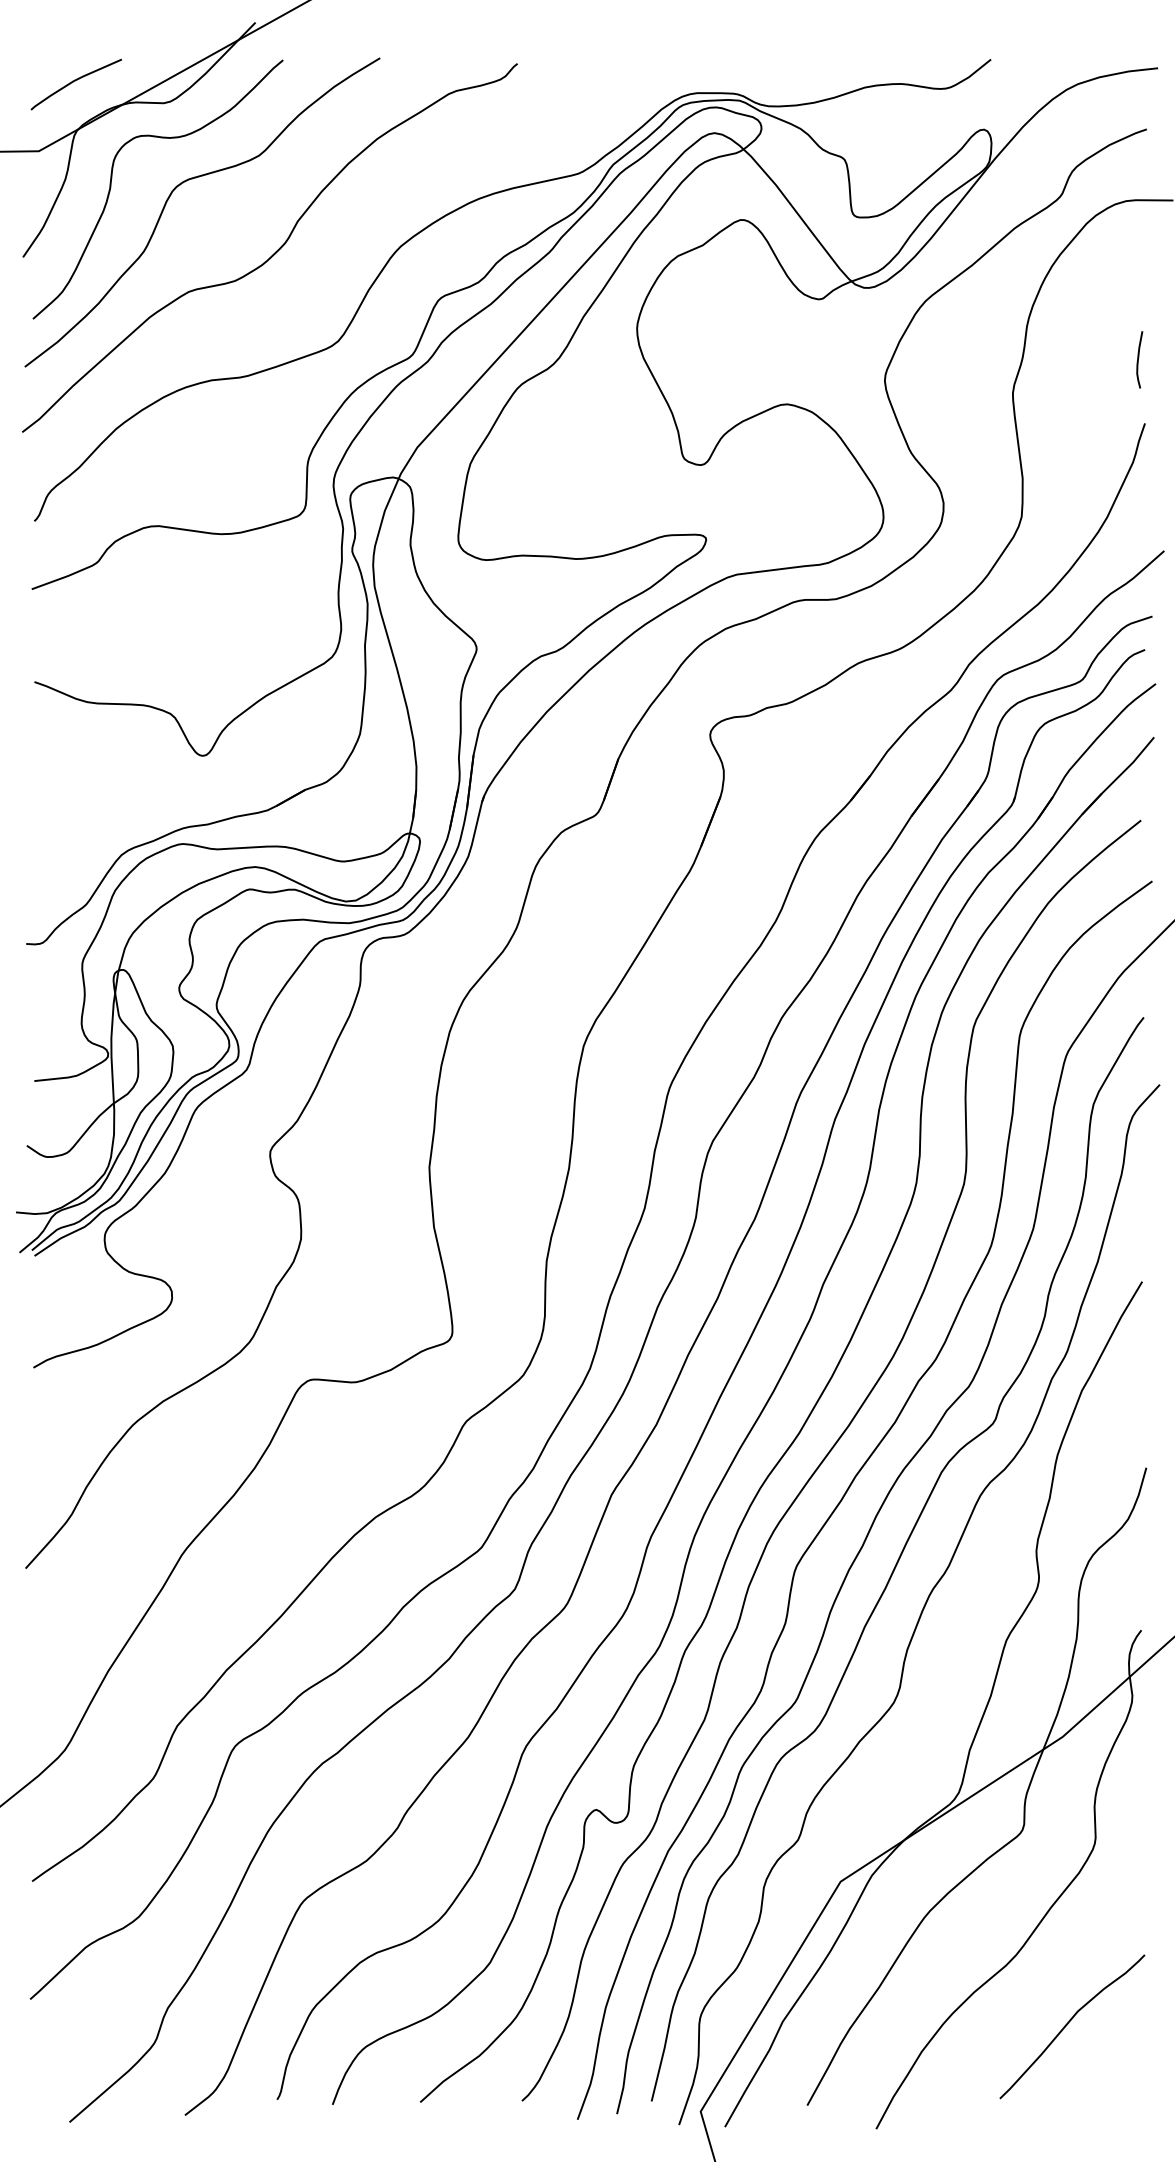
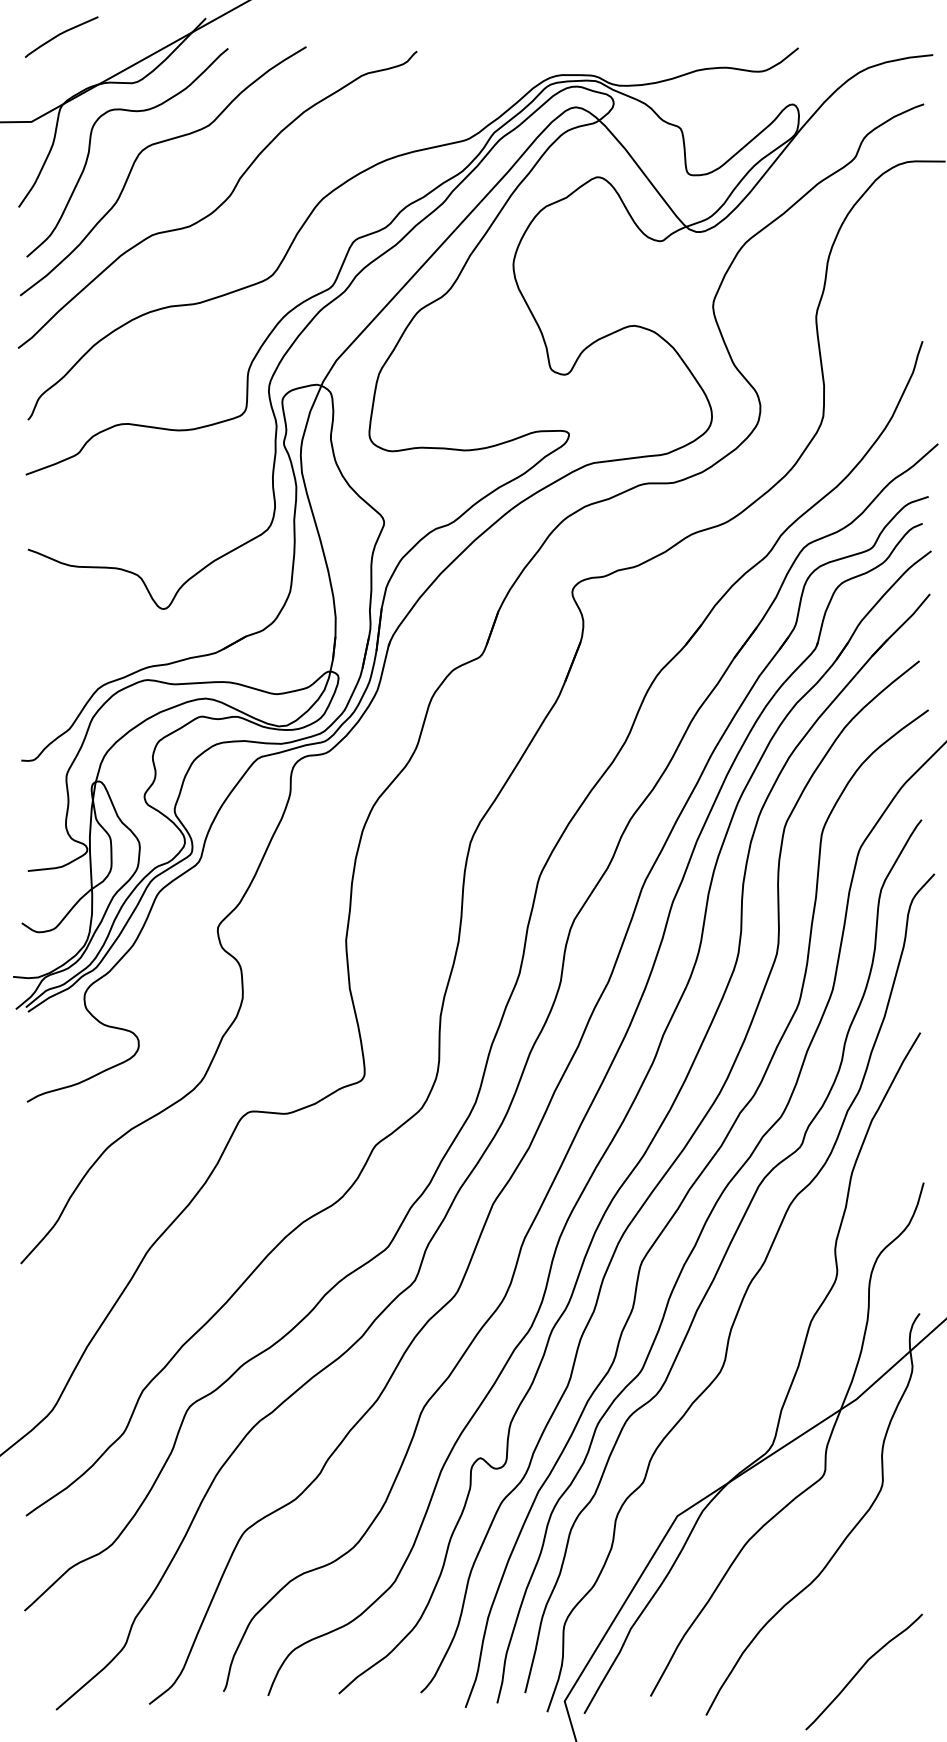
curve: (74, 82) -> (60, 35), moved
curve: (1138, 360) -> (917, 290), removed
curve: (1069, 2023) -> (861, 1669), moved

